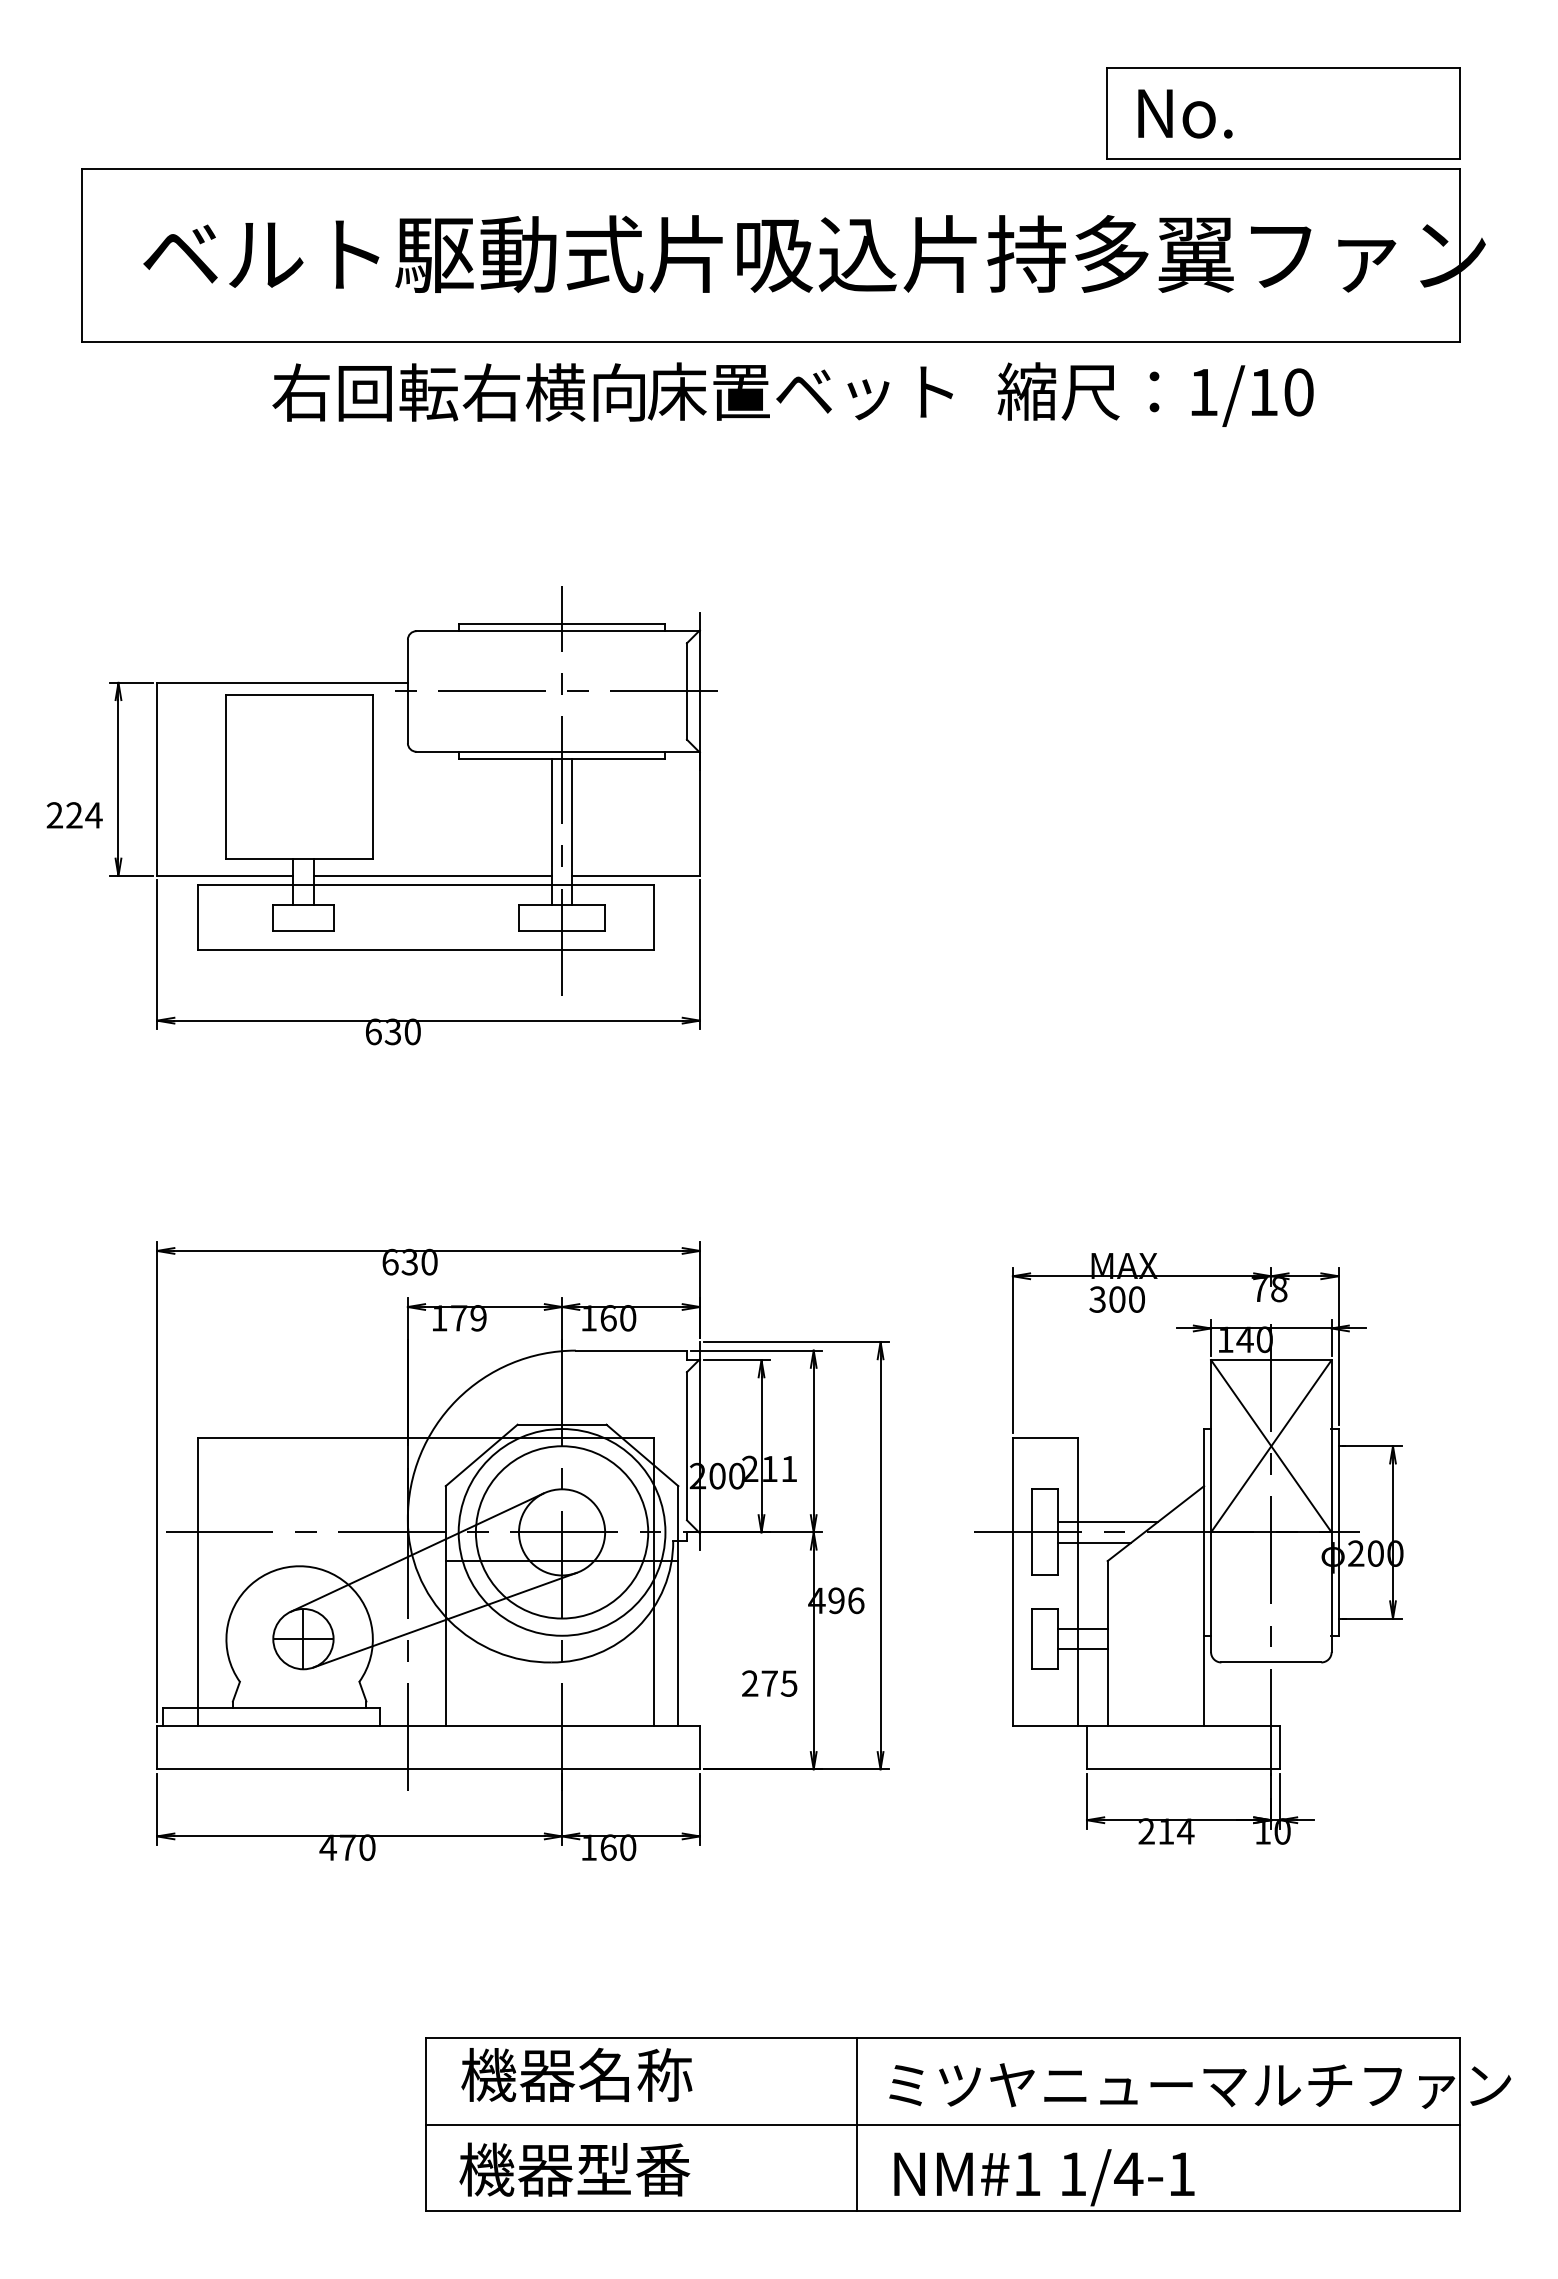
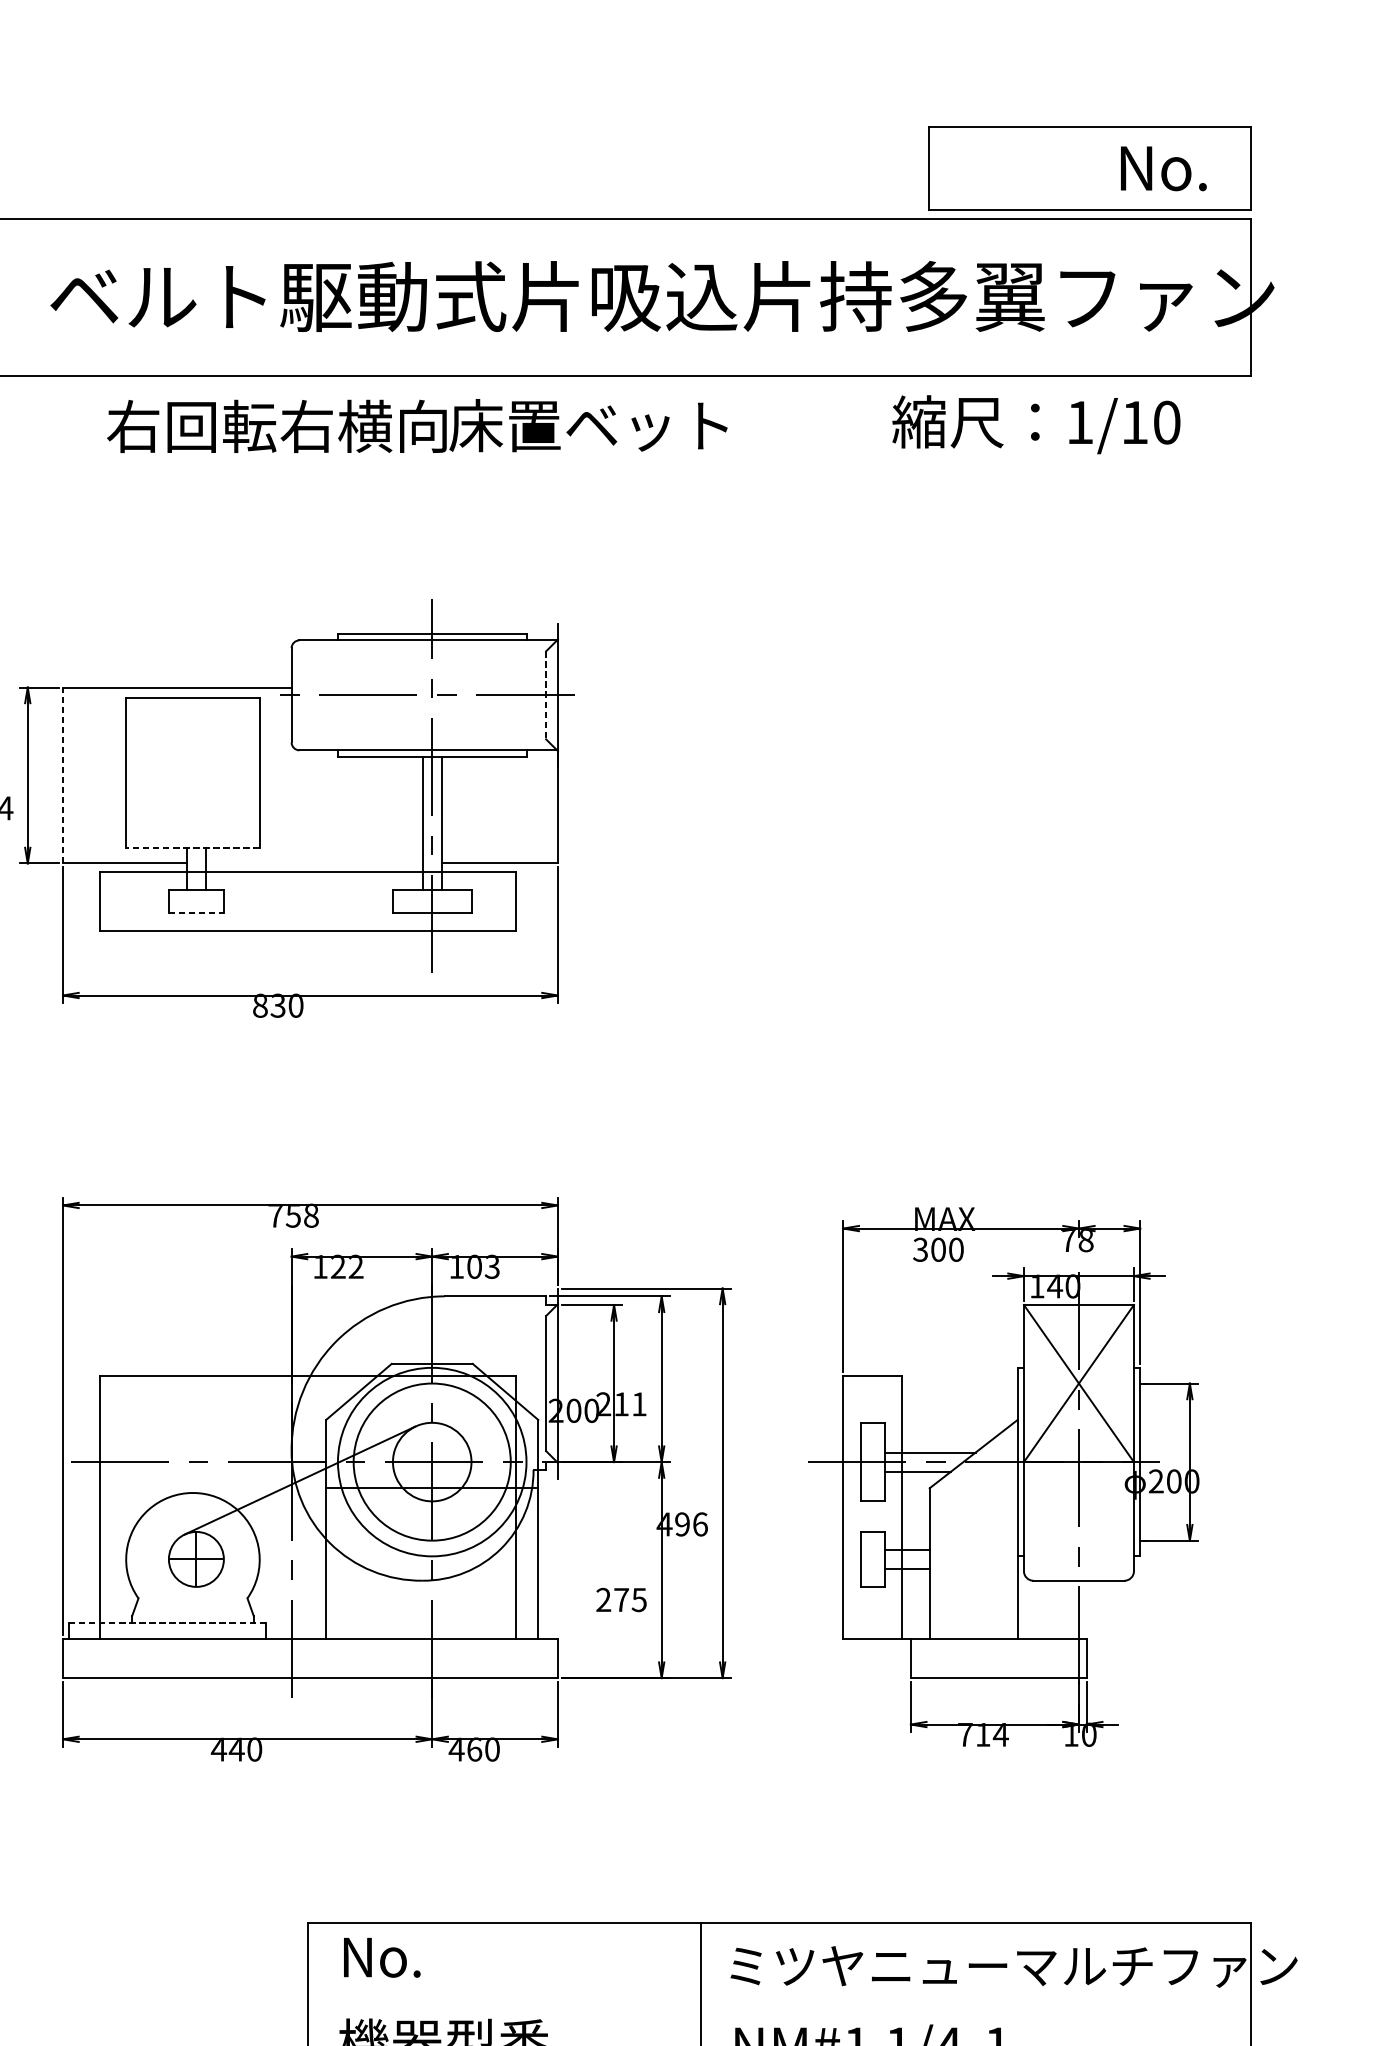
text: (1185, 113) -> (1163, 168), moved
text: (612, 391) -> (417, 425), moved
text: (1155, 394) -> (1036, 424), moved
line: (686, 691) -> (545, 695), solid -> dashed
line: (157, 778) -> (63, 774), solid -> dashed
line: (299, 859) -> (192, 848), solid -> dashed
line: (432, 875) -> (314, 863), removed
line: (303, 930) -> (196, 913), solid -> dashed
text: (373, 1031) -> (260, 1005), 630 -> 830
text: (409, 1261) -> (293, 1215), 630 -> 758
text: (468, 1318) -> (346, 1267), 179 -> 122
text: (618, 1318) -> (483, 1267), 160 -> 103
line: (444, 1619) -> (325, 1541), removed
line: (271, 1708) -> (167, 1622), solid -> dashed
text: (1146, 1831) -> (965, 1734), 214 -> 714
text: (347, 1847) -> (236, 1749), 470 -> 440
text: (588, 1847) -> (456, 1749), 160 -> 460
text: (576, 2074) -> (445, 1956), 機器名称 -> No.
line: (942, 2124) -> (779, 2001), removed

